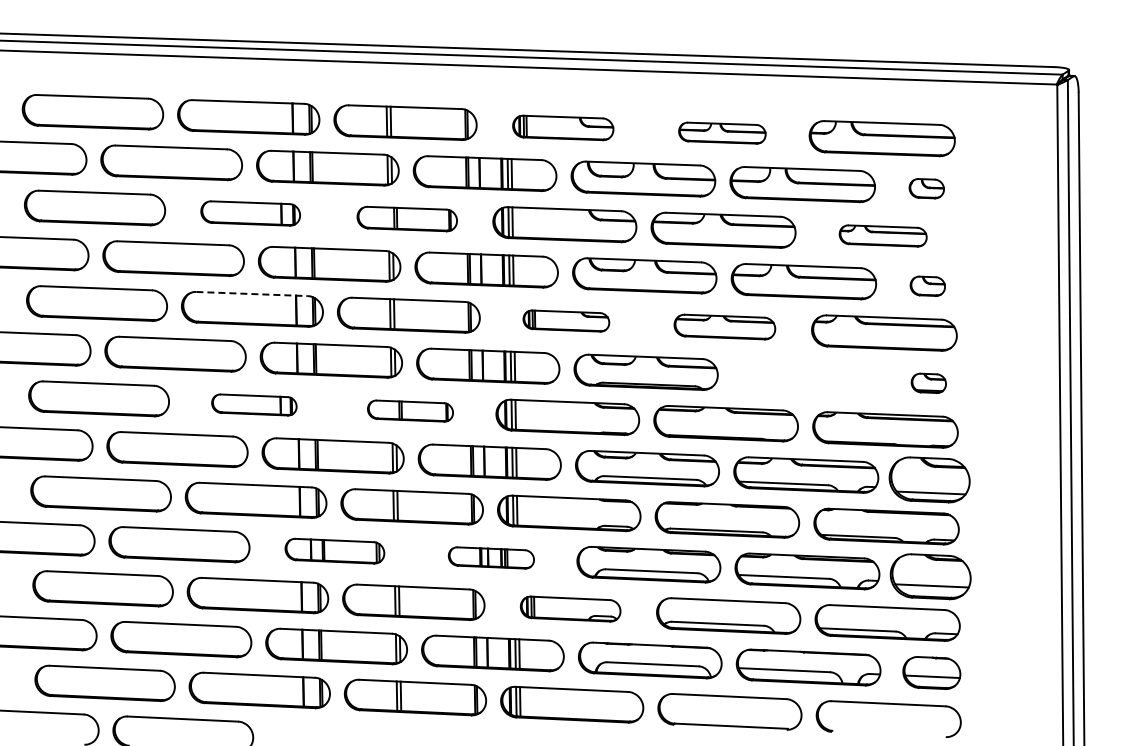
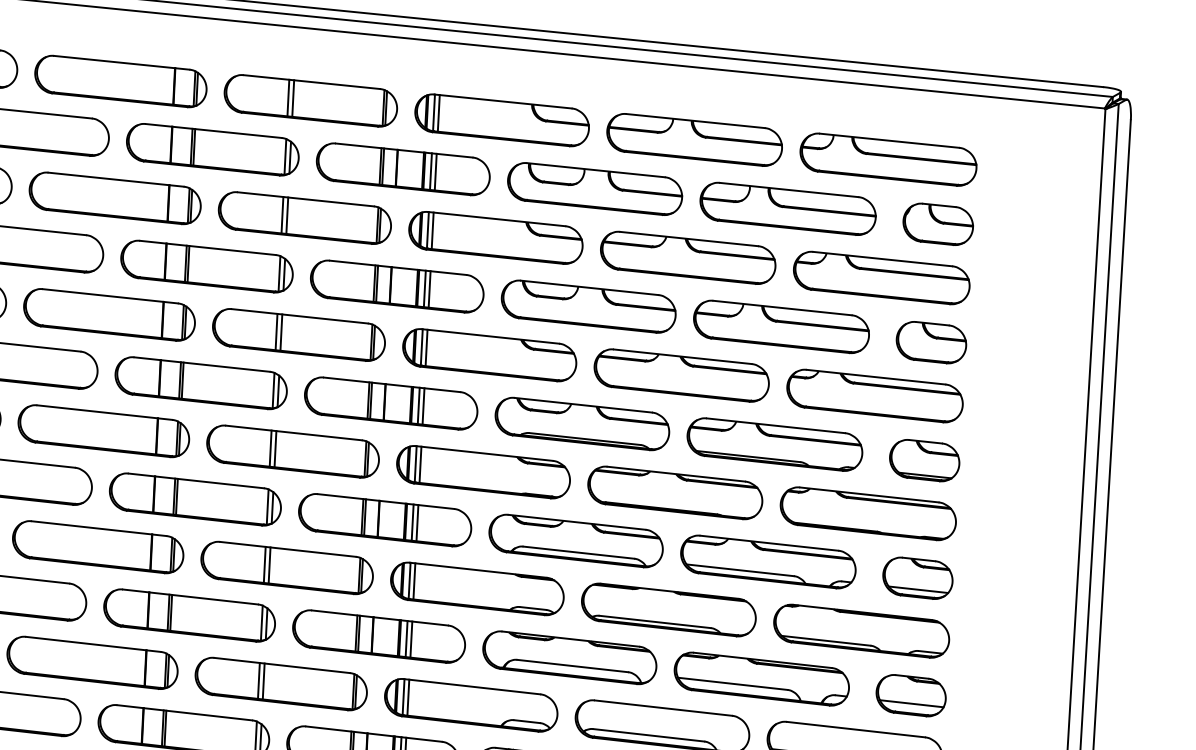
part: (562, 127) -> (501, 119), size x1.43
part: (722, 132) -> (694, 139), size x1.67
part: (926, 188) -> (938, 223), size x1.67
part: (250, 213) -> (115, 198), size x1.43
part: (407, 218) -> (305, 217), size x1.43
part: (882, 235) -> (880, 277), size x1.67
part: (927, 286) -> (931, 343), size x1.67
line: (252, 294) -> (110, 296), dashed -> solid
part: (566, 320) -> (489, 354), size x1.67
part: (724, 326) -> (681, 374), size x1.43
part: (805, 378) -> (775, 444), added
part: (928, 383) -> (924, 460), size x1.67
part: (254, 404) -> (104, 430), size x1.67
part: (410, 410) -> (293, 450), size x1.67
part: (929, 480) -> (917, 578), size x0.71
part: (334, 550) -> (189, 614), size x1.43
part: (491, 557) -> (379, 636), size x1.67
part: (930, 576) -> (910, 695), size x0.71
part: (570, 608) -> (471, 704), size x1.43

